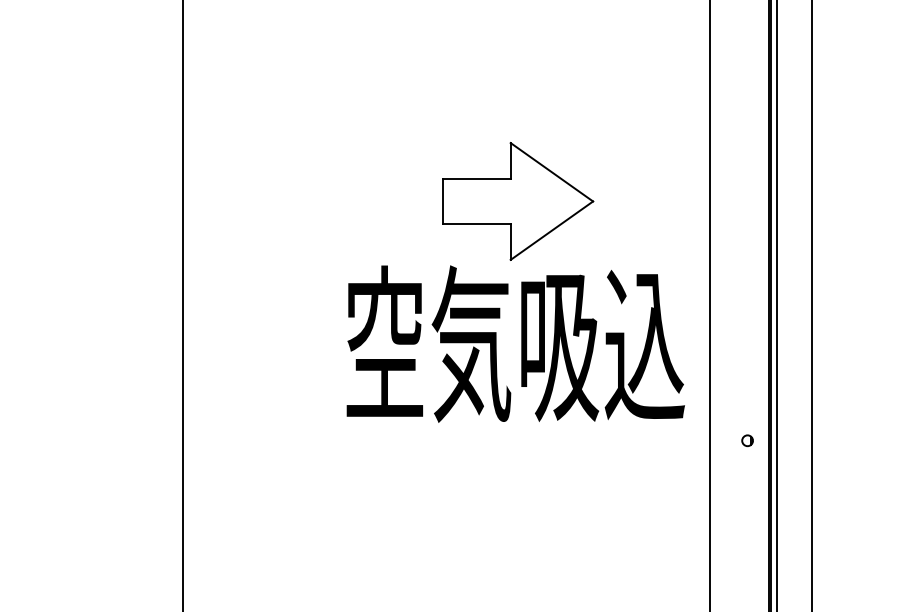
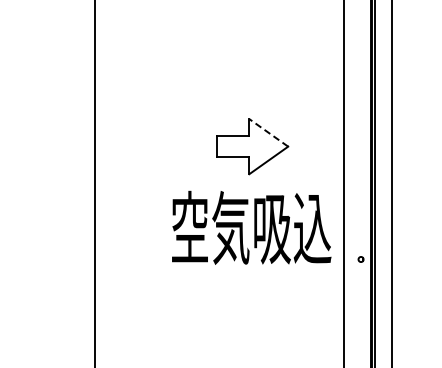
line: (551, 171) -> (268, 132), solid -> dashed
text: (515, 343) -> (251, 227), moved

